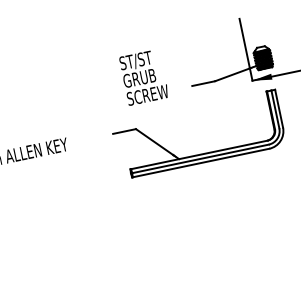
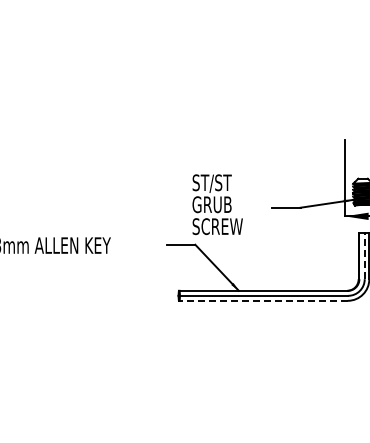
text: (143, 77) -> (217, 204), moved
line: (275, 109) -> (364, 255), solid -> dashed
line: (200, 162) -> (263, 300), solid -> dashed

